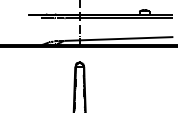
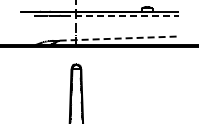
line: (121, 18) -> (121, 16), solid -> dashed
line: (119, 38) -> (119, 38), solid -> dashed

